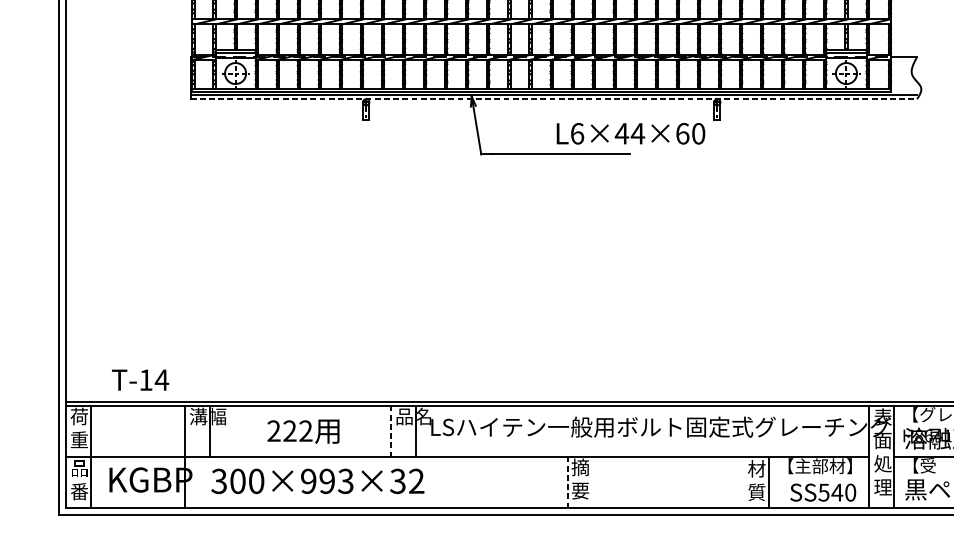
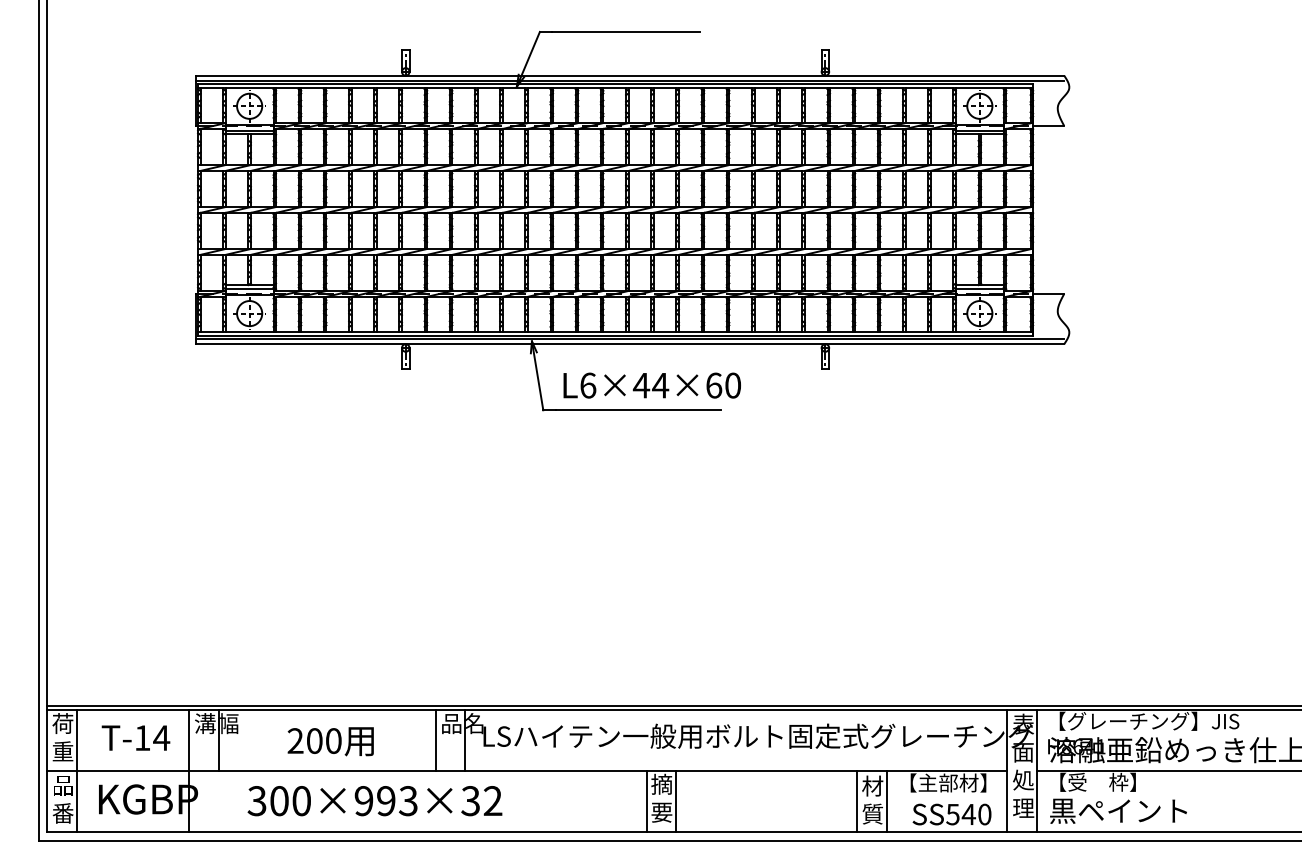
line: (554, 99) -> (630, 344), dashed -> solid
text: (630, 133) -> (651, 385), moved
text: (140, 379) -> (135, 737), moved
line: (391, 430) -> (435, 740), dashed -> solid
text: (297, 431) -> (323, 741), 222 -> 200
text: (317, 481) -> (374, 801), moved
line: (567, 481) -> (646, 801), dashed -> solid
line: (591, 481) -> (675, 801), added
line: (744, 481) -> (857, 801), added

